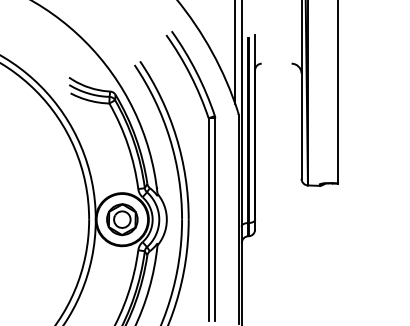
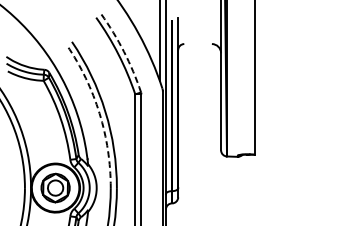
arc: (196, 72) -> (124, 52), solid -> dashed
arc: (169, 138) -> (99, 113), solid -> dashed

